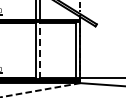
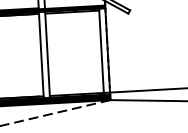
line: (40, 50) -> (47, 54), dashed -> solid

